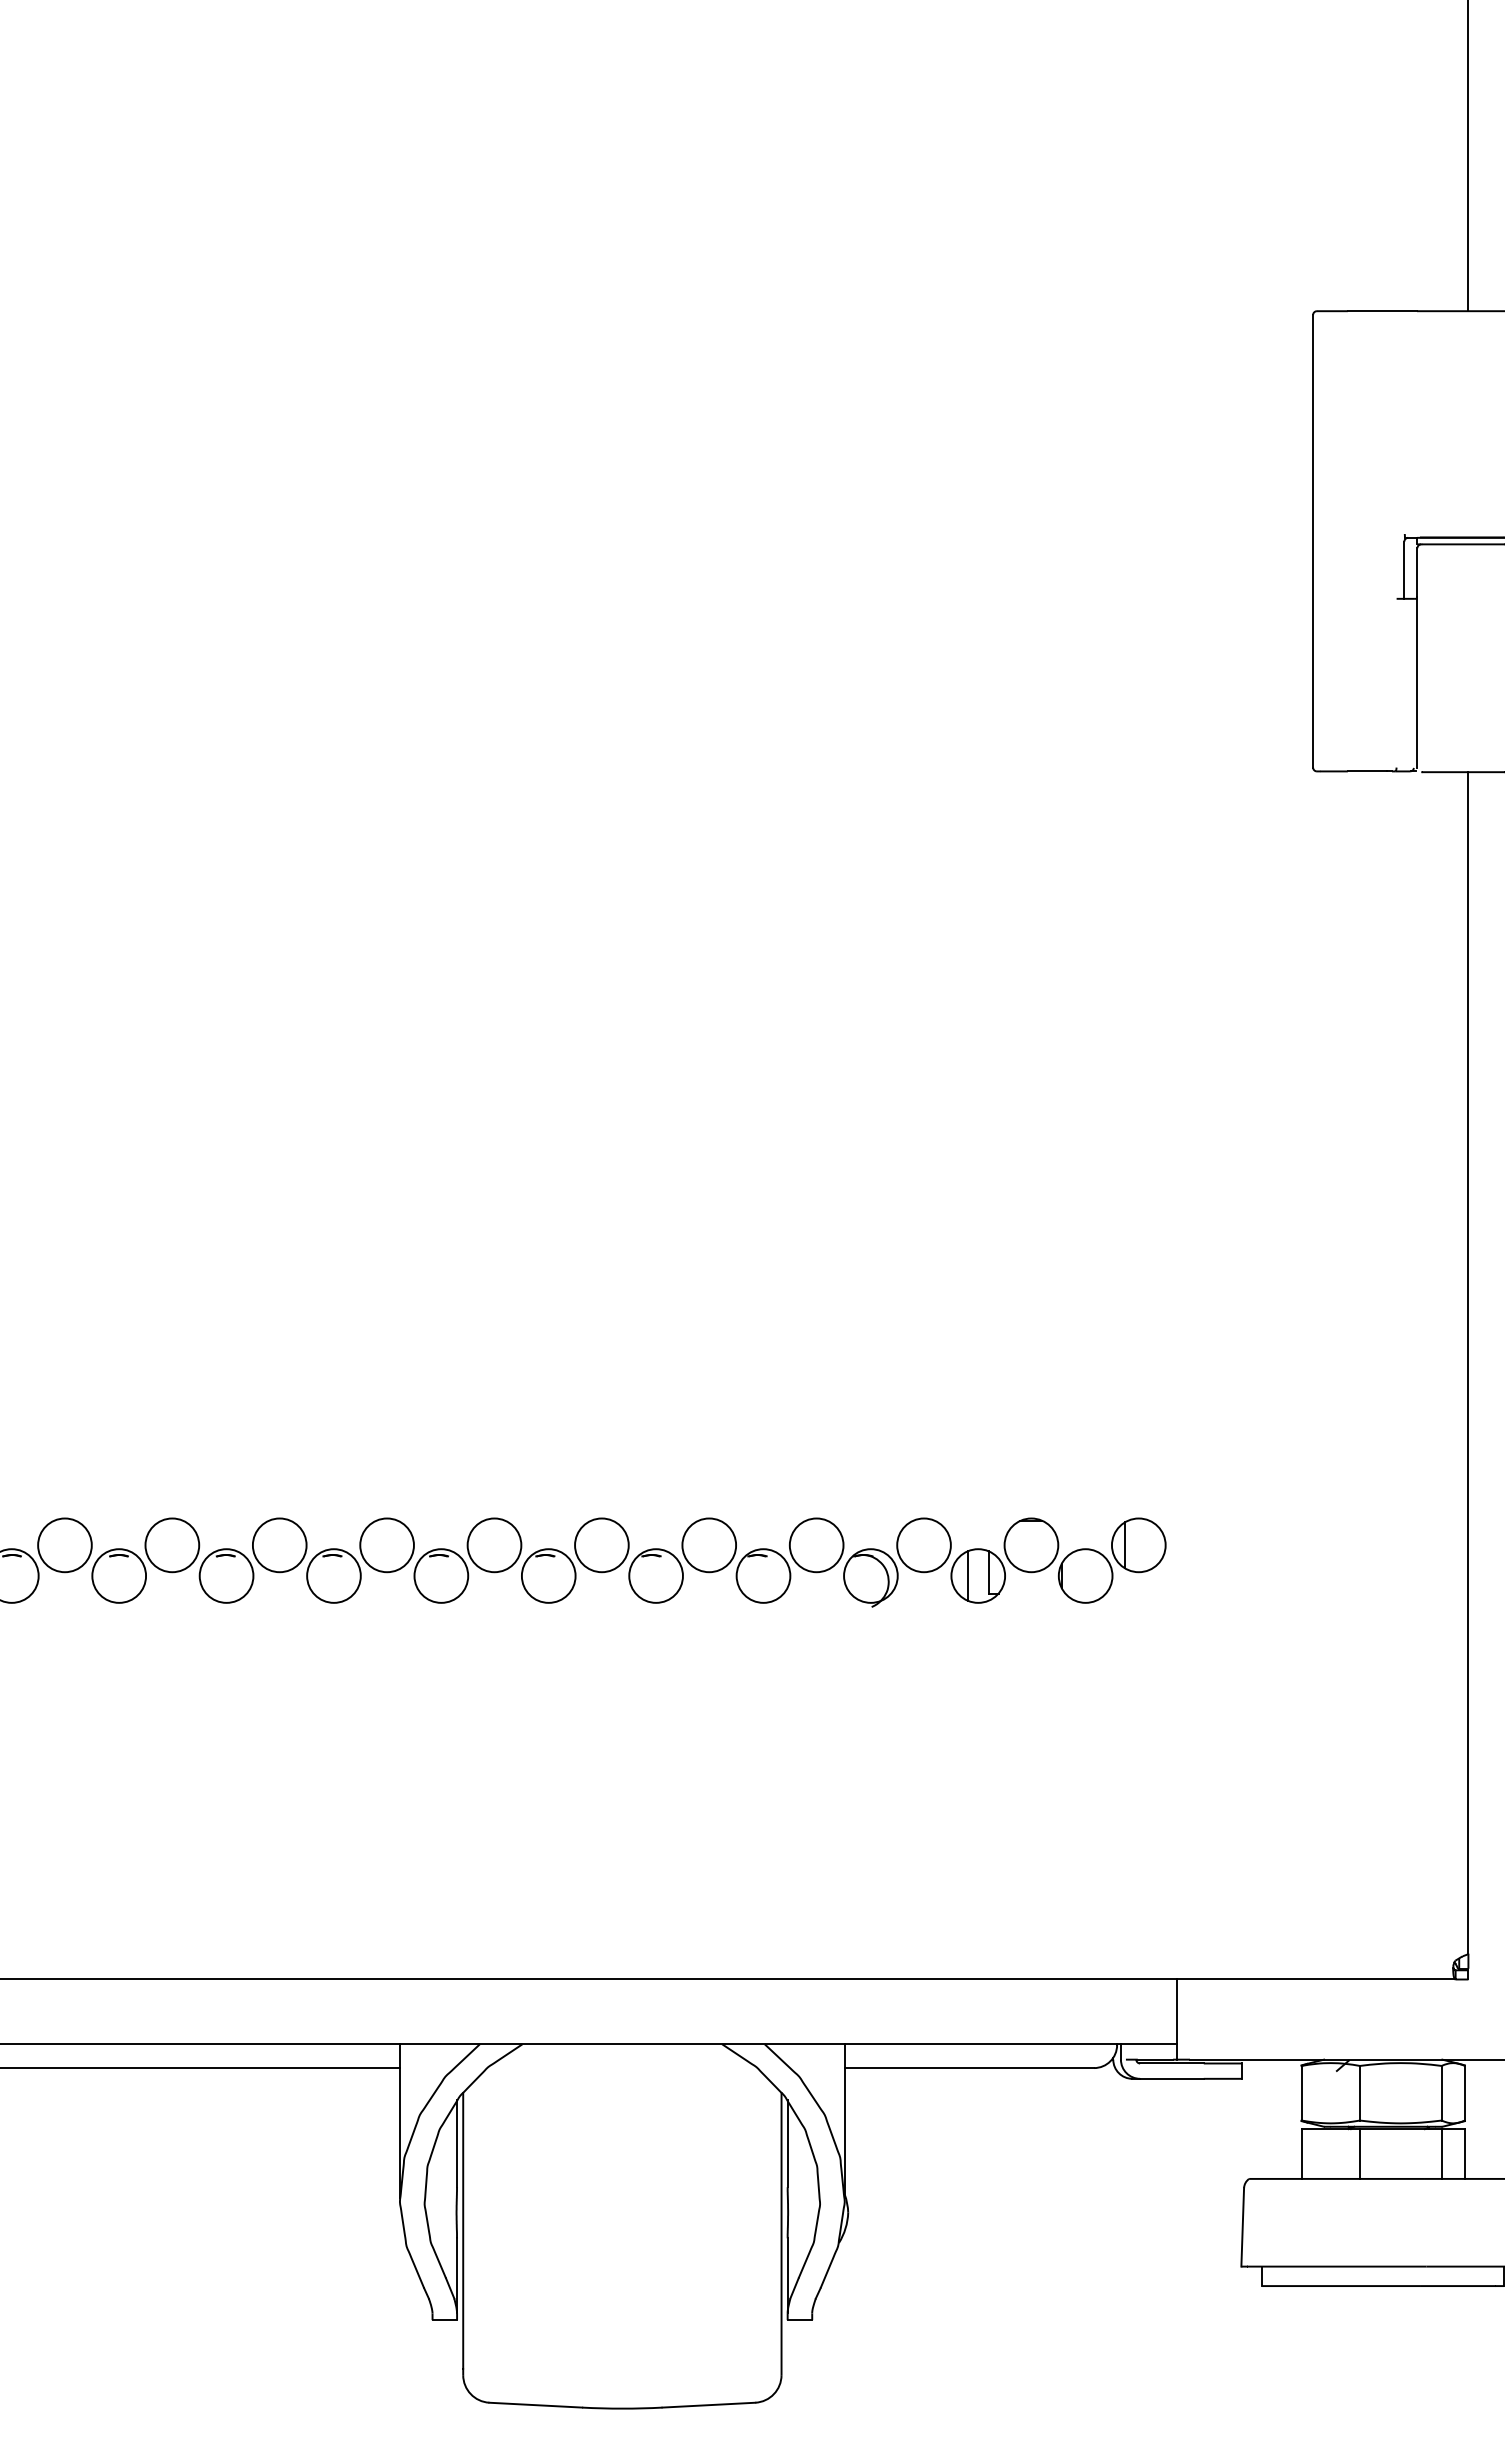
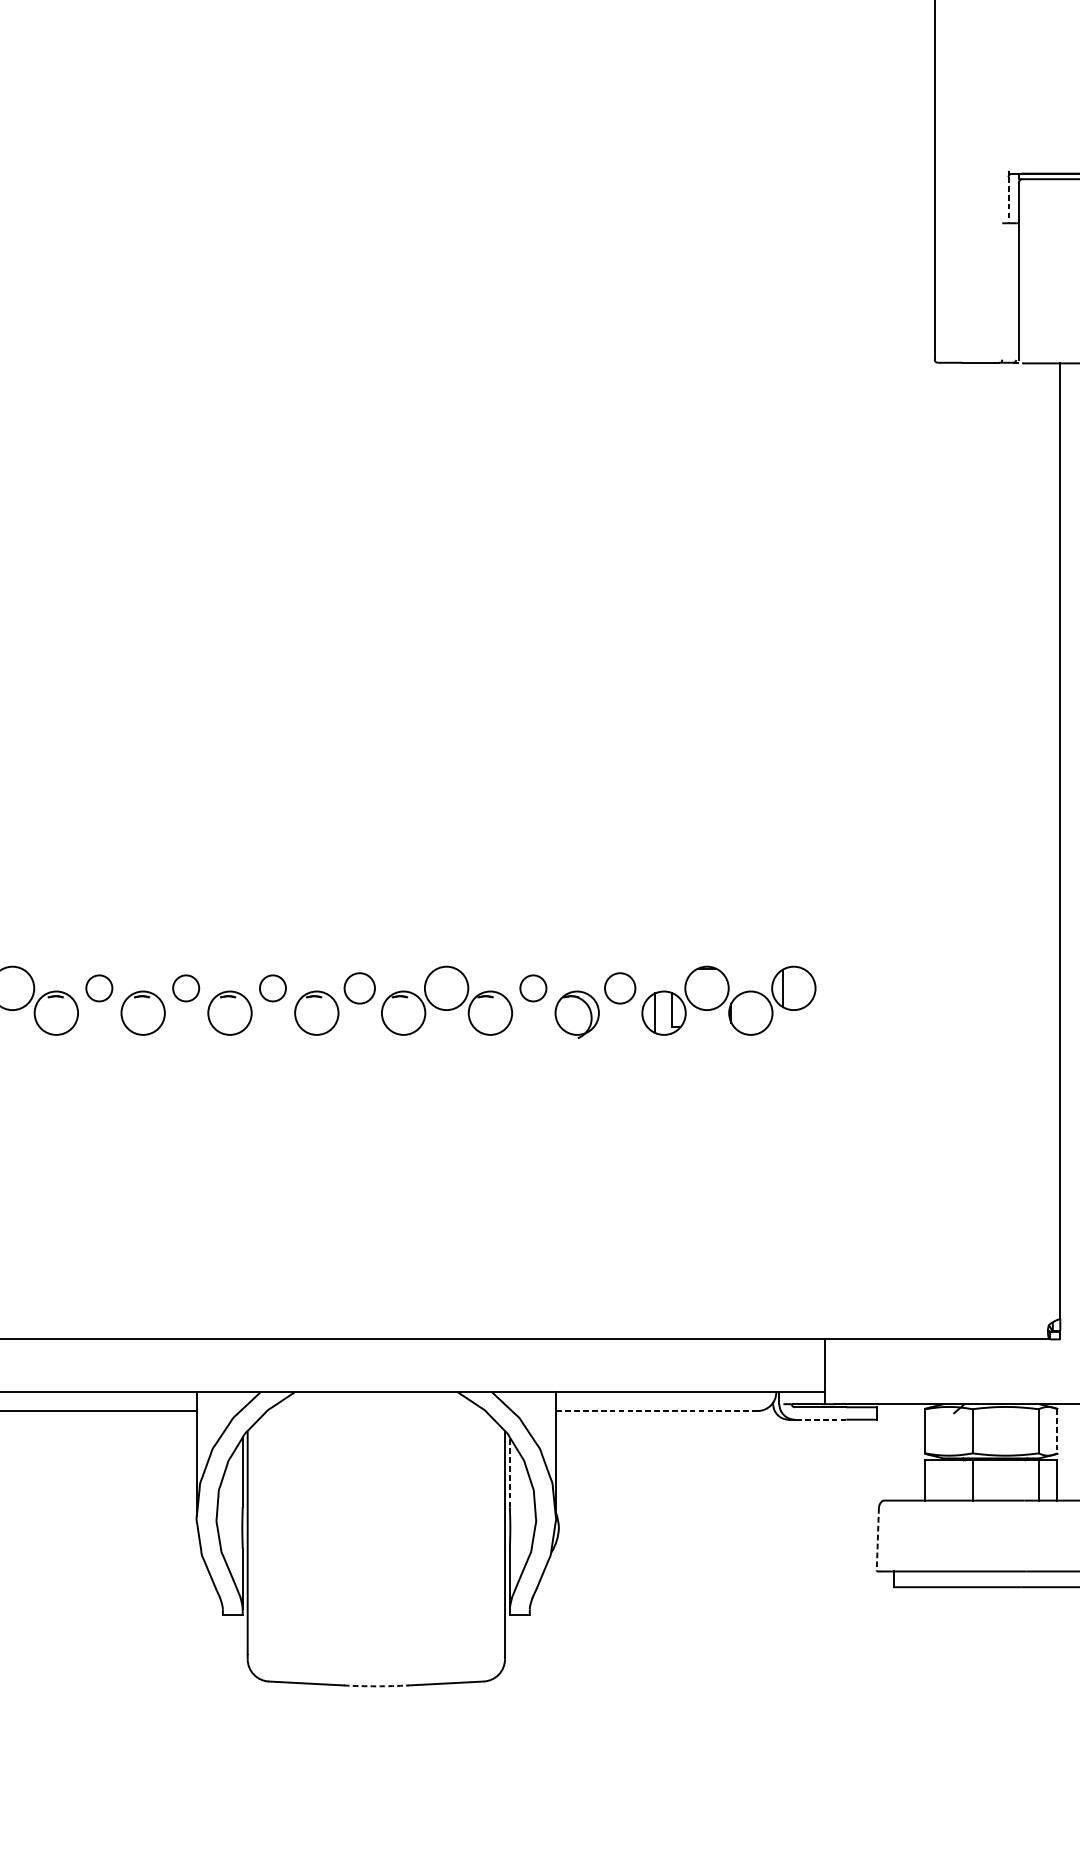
line: (1404, 570) -> (1008, 200), solid -> dashed
circle: (279, 1545) -> (99, 988), size x0.6
circle: (386, 1545) -> (185, 988), size x0.6
circle: (494, 1545) -> (272, 988), size x0.6
circle: (601, 1545) -> (359, 988), size x0.7
circle: (816, 1545) -> (533, 988), size x0.6
circle: (923, 1545) -> (619, 988), size x0.7
line: (969, 2068) -> (656, 1411), solid -> dashed
line: (1171, 2078) -> (820, 1419), solid -> dashed
line: (1464, 2093) -> (1057, 1431), solid -> dashed
line: (787, 2143) -> (509, 1471), solid -> dashed
line: (1242, 2227) -> (877, 1539), solid -> dashed
arc: (622, 2408) -> (376, 1686), solid -> dashed

